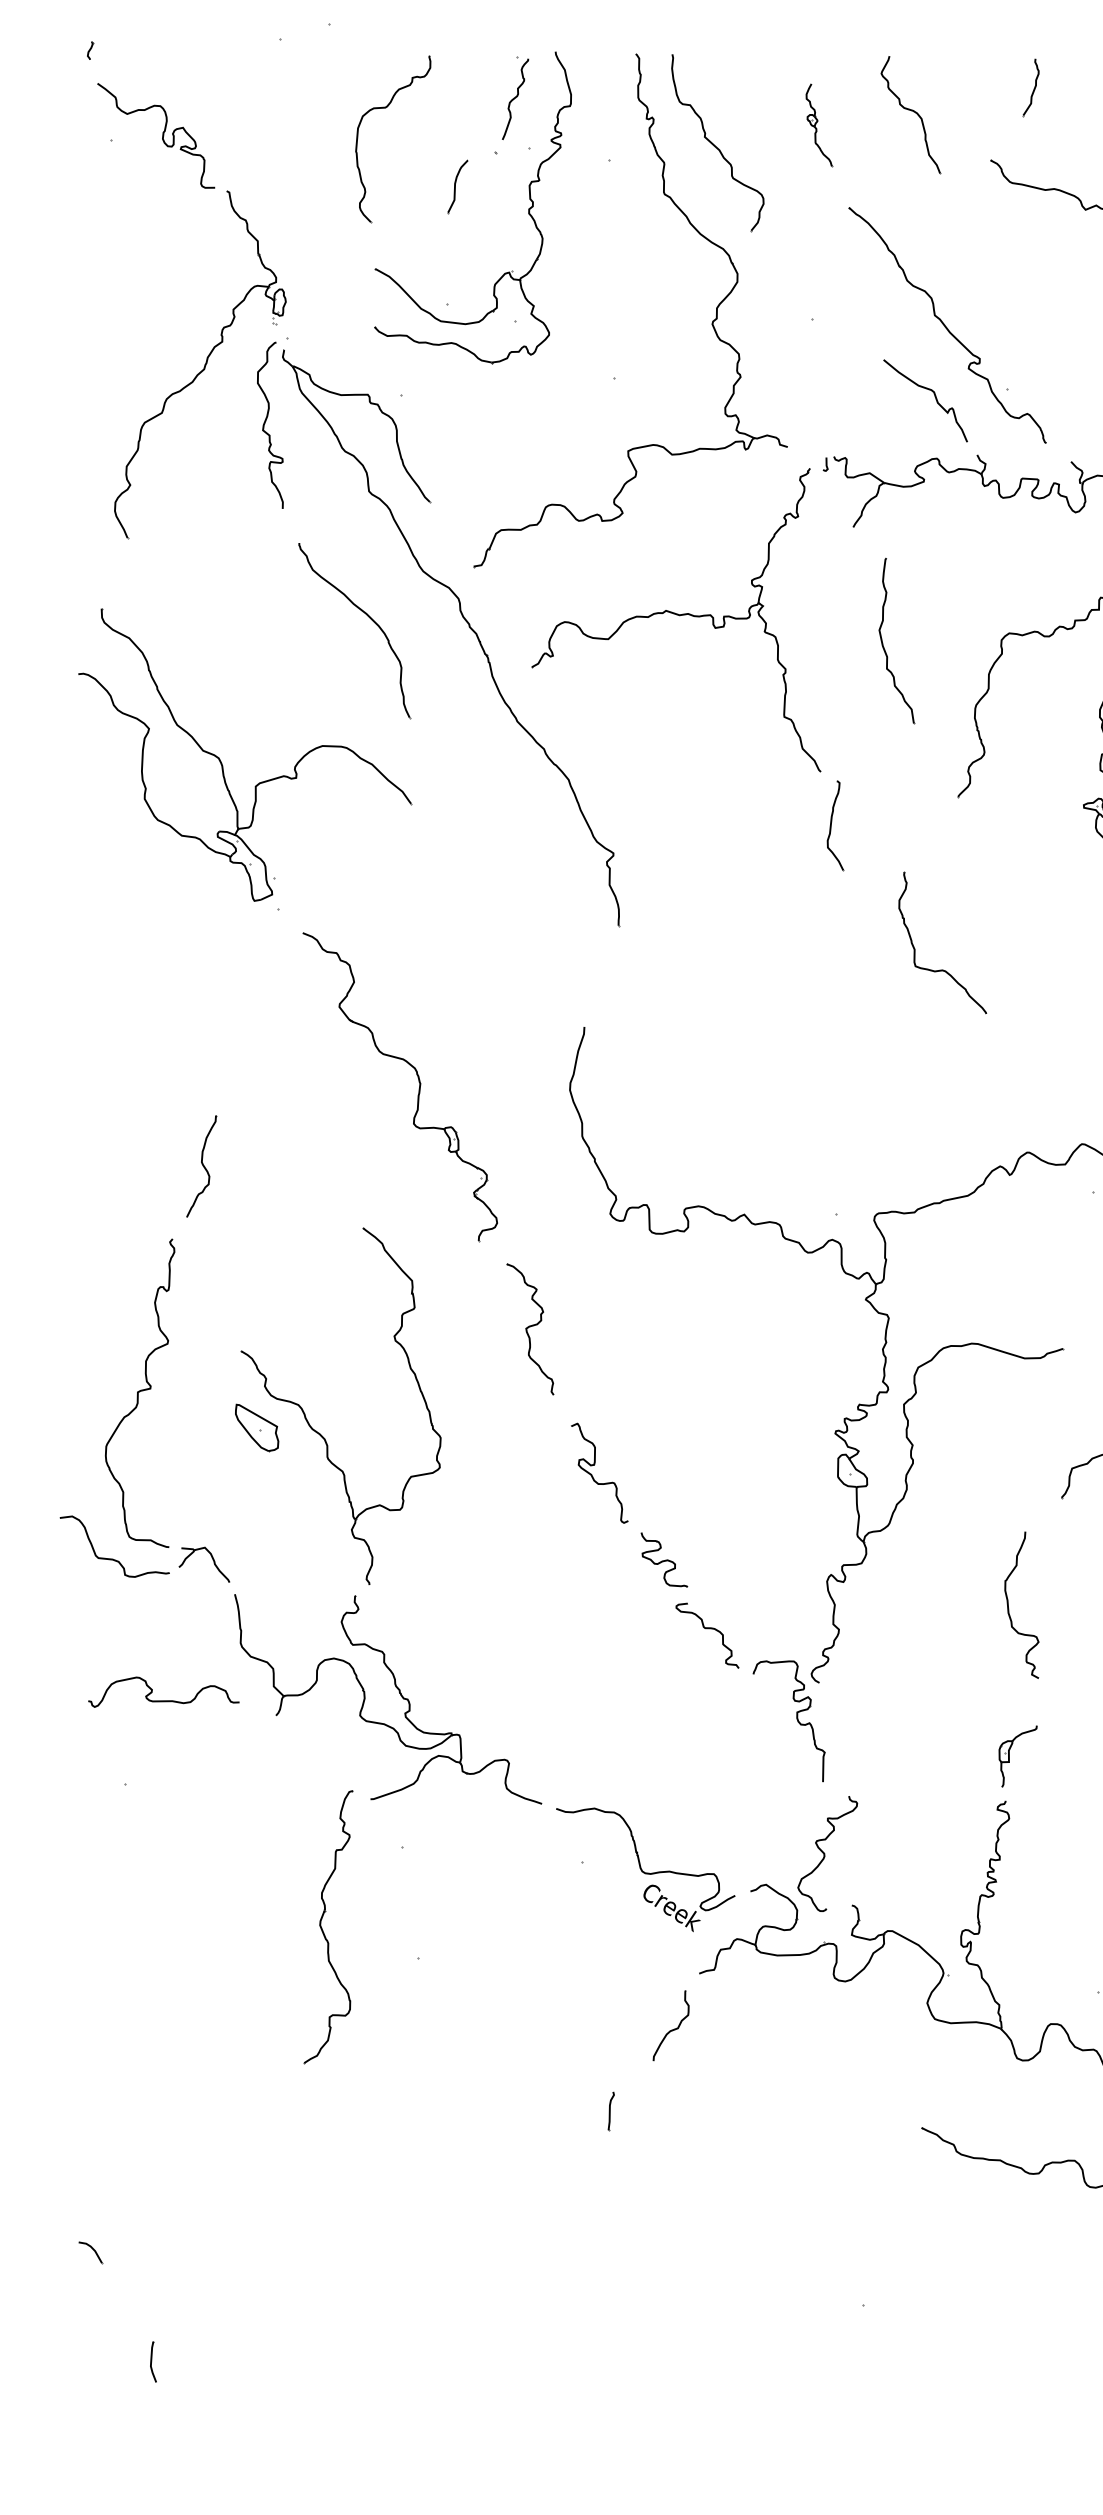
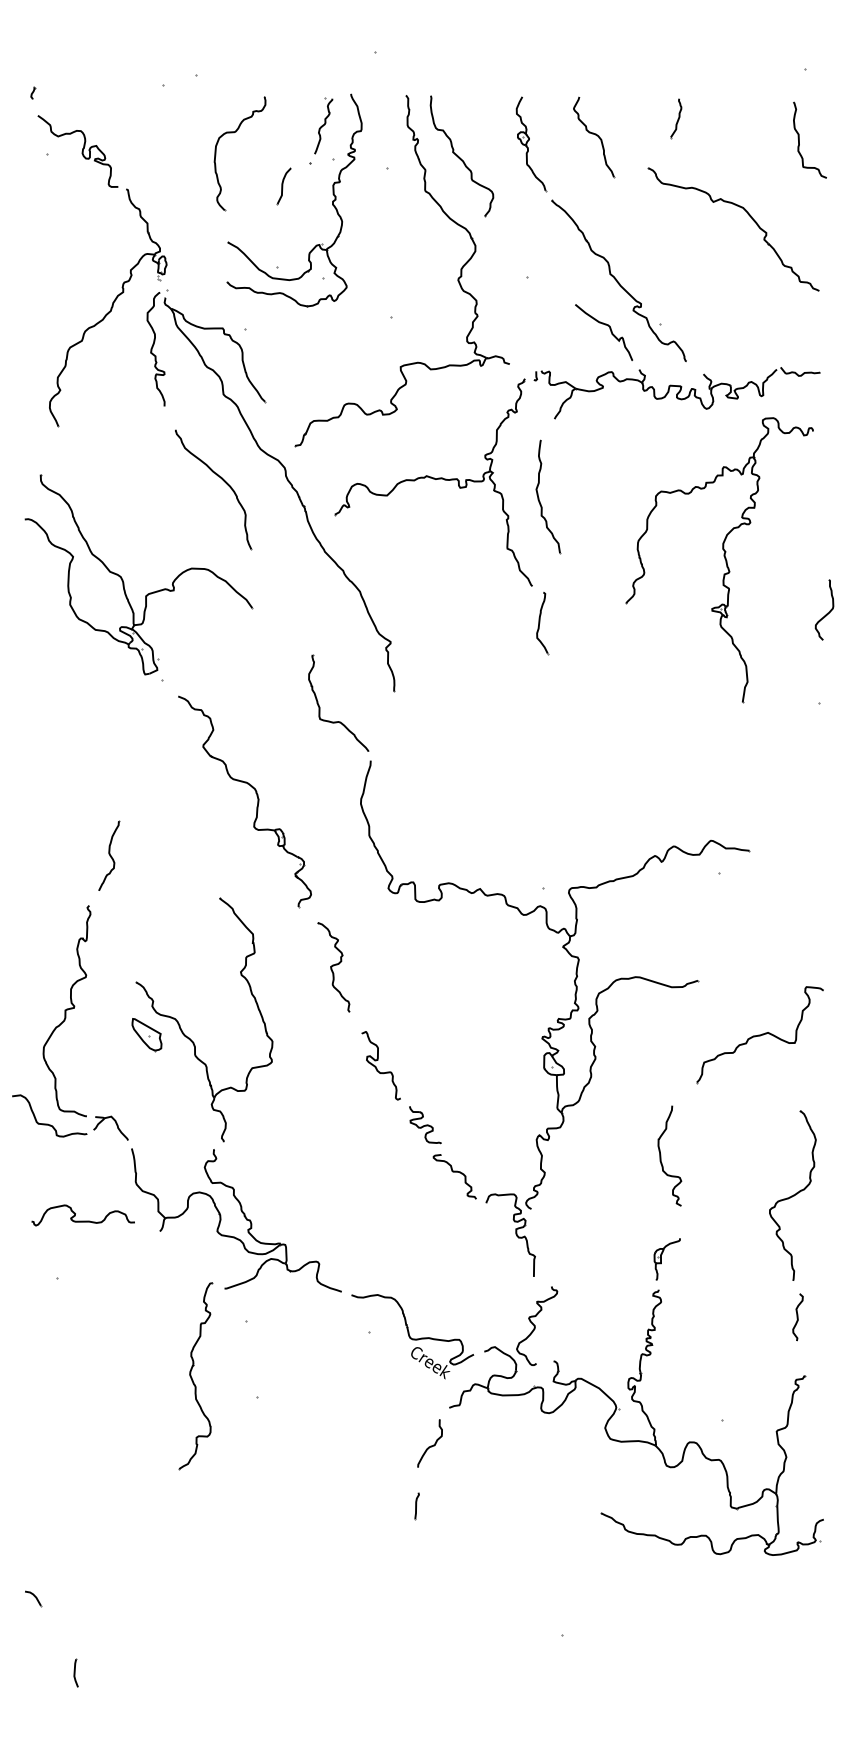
part: (819, 125) -> (531, 144), size x1.67
part: (883, 642) -> (539, 497), moved
part: (916, 949) -> (320, 707), moved
part: (610, 2112) -> (416, 1506), moved

